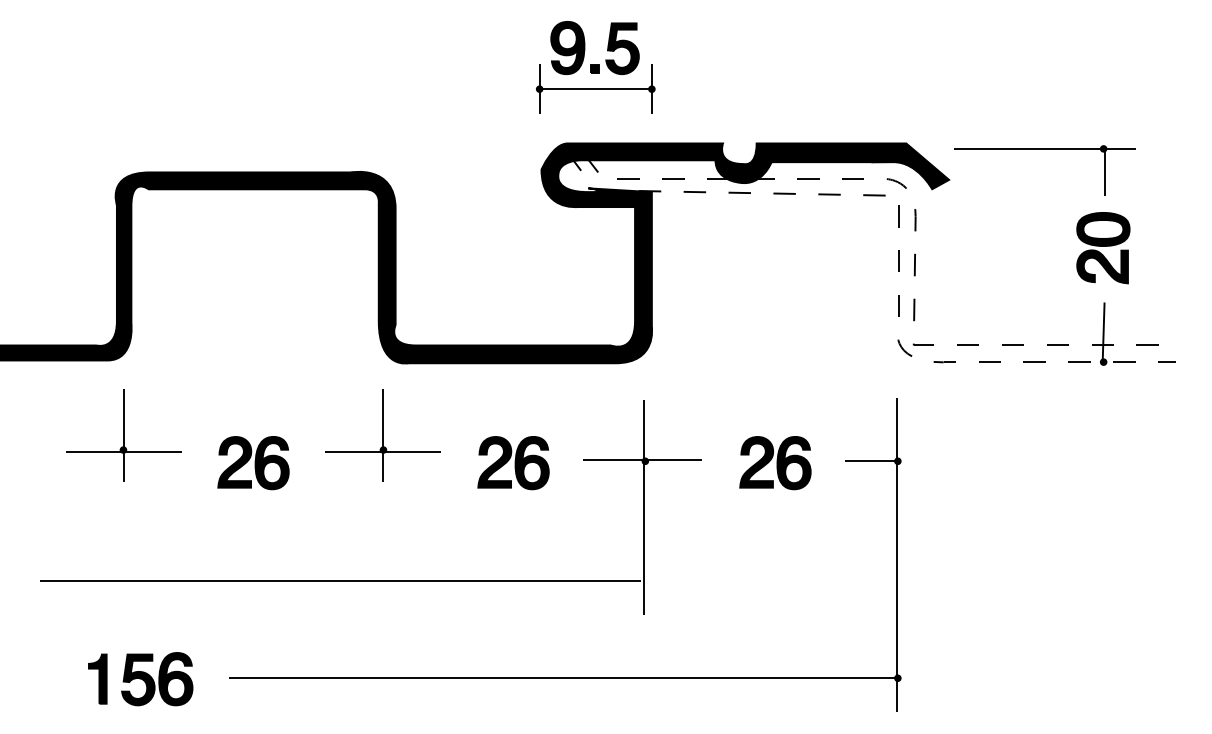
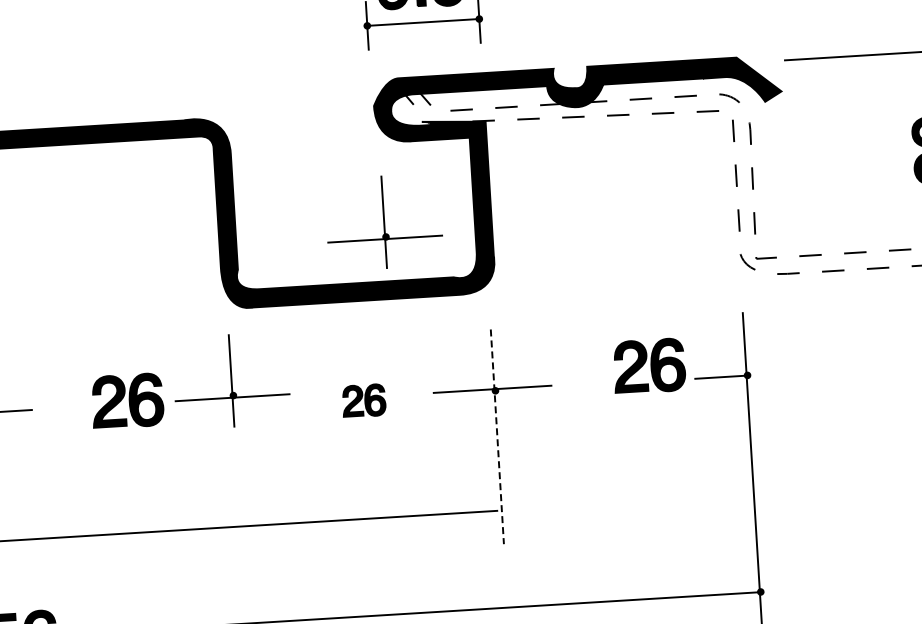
part: (544, 286) -> (384, 222), added
part: (253, 463) -> (127, 401), moved
part: (513, 463) -> (364, 401), size x0.6
part: (775, 463) -> (649, 366), moved
line: (644, 507) -> (497, 437), solid -> dashed

